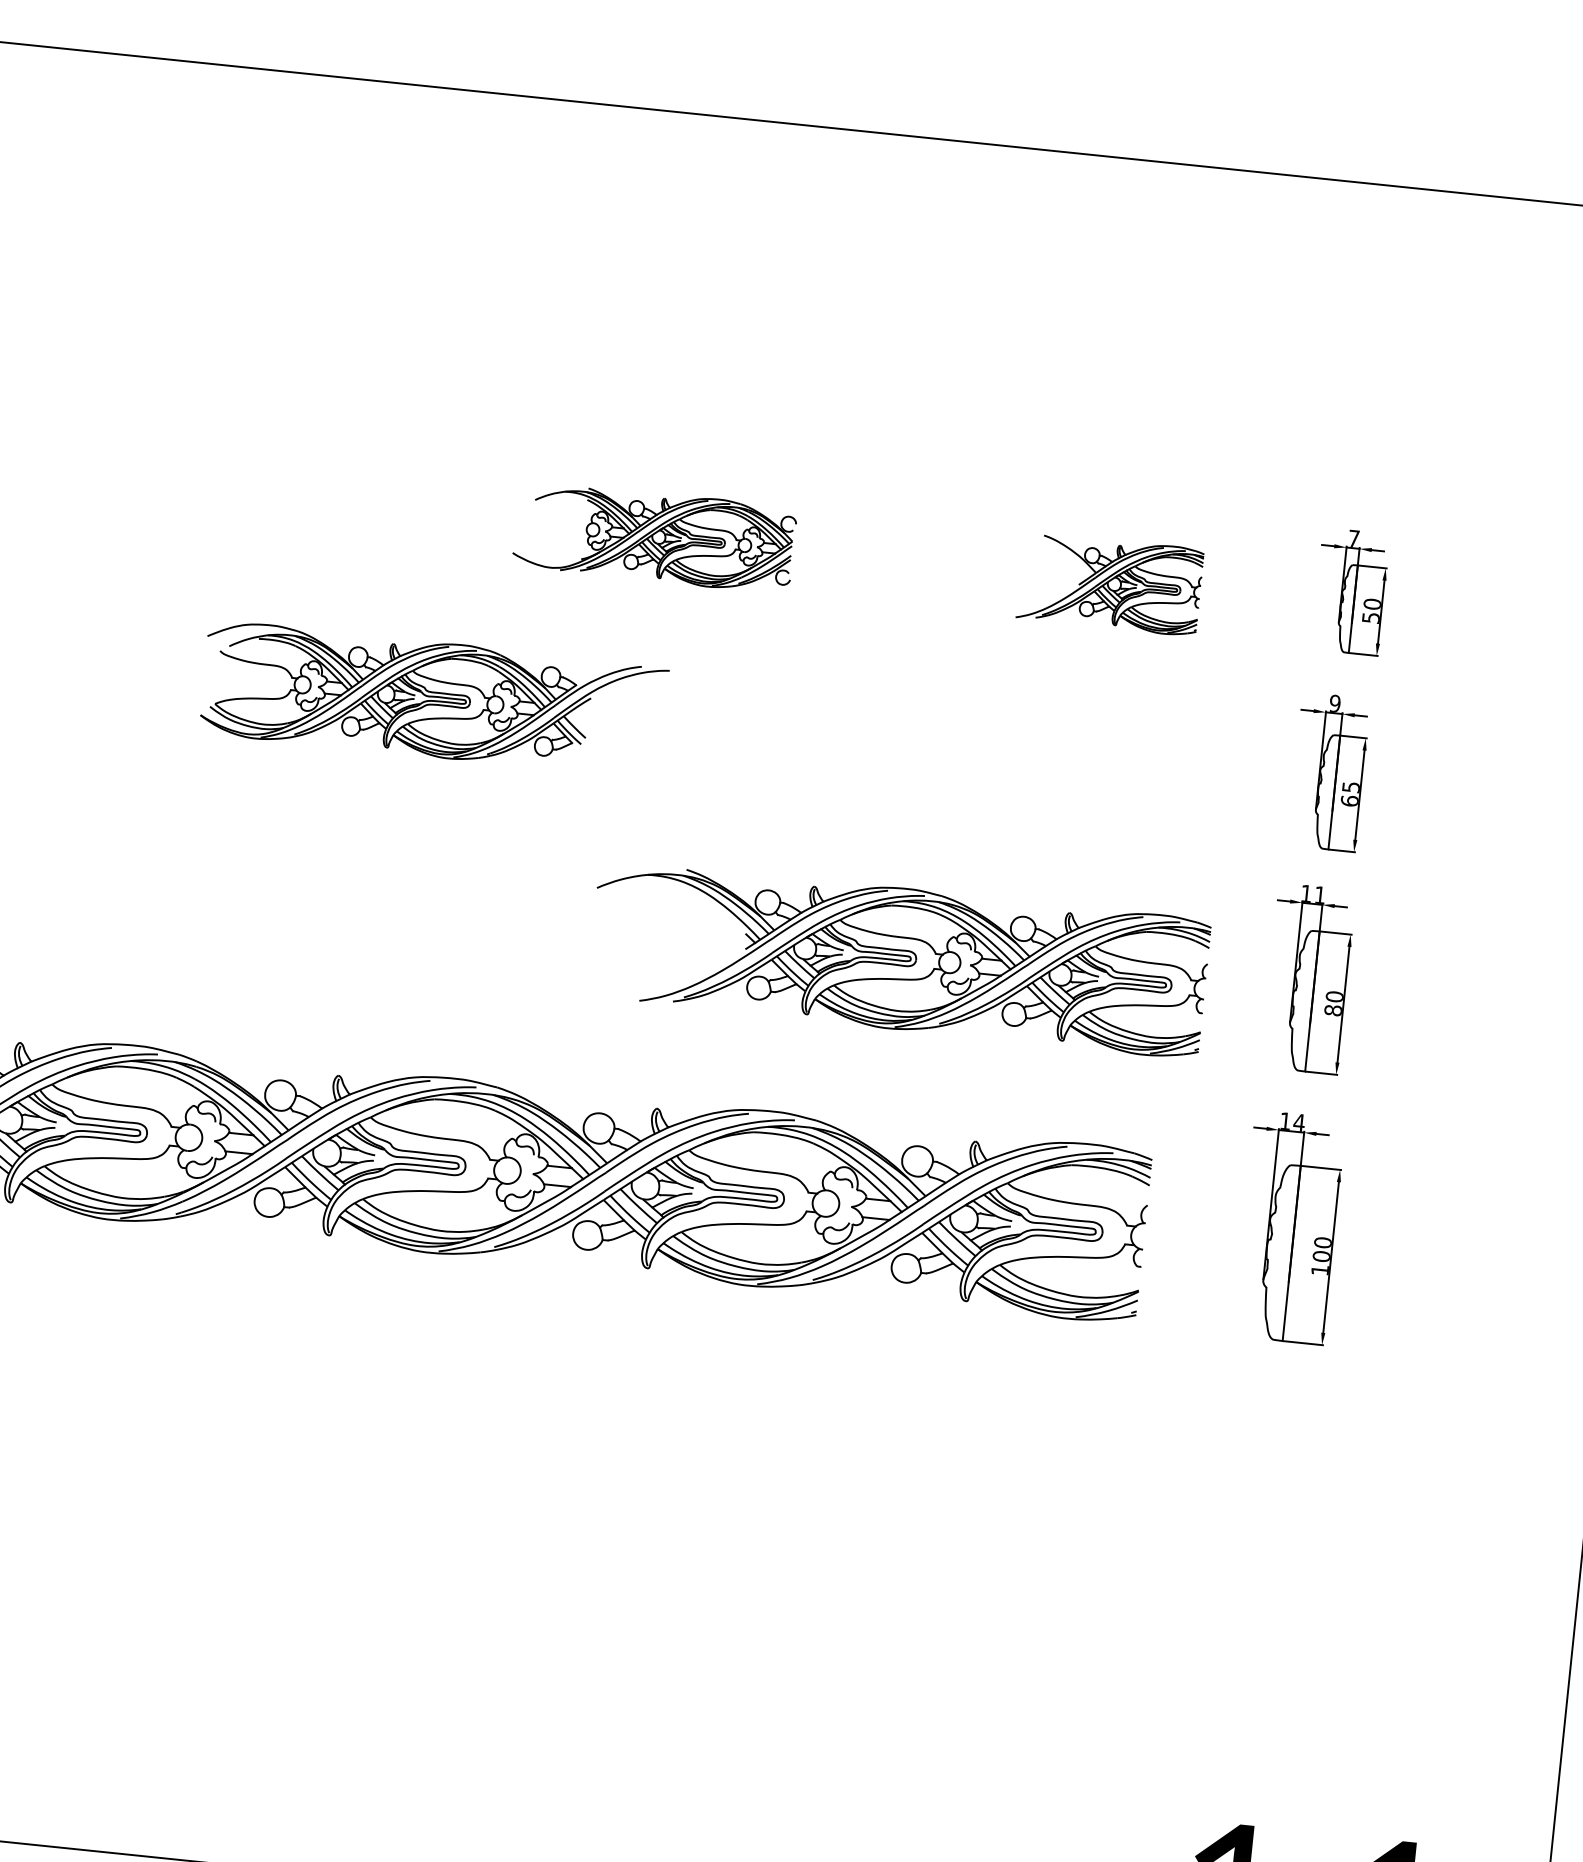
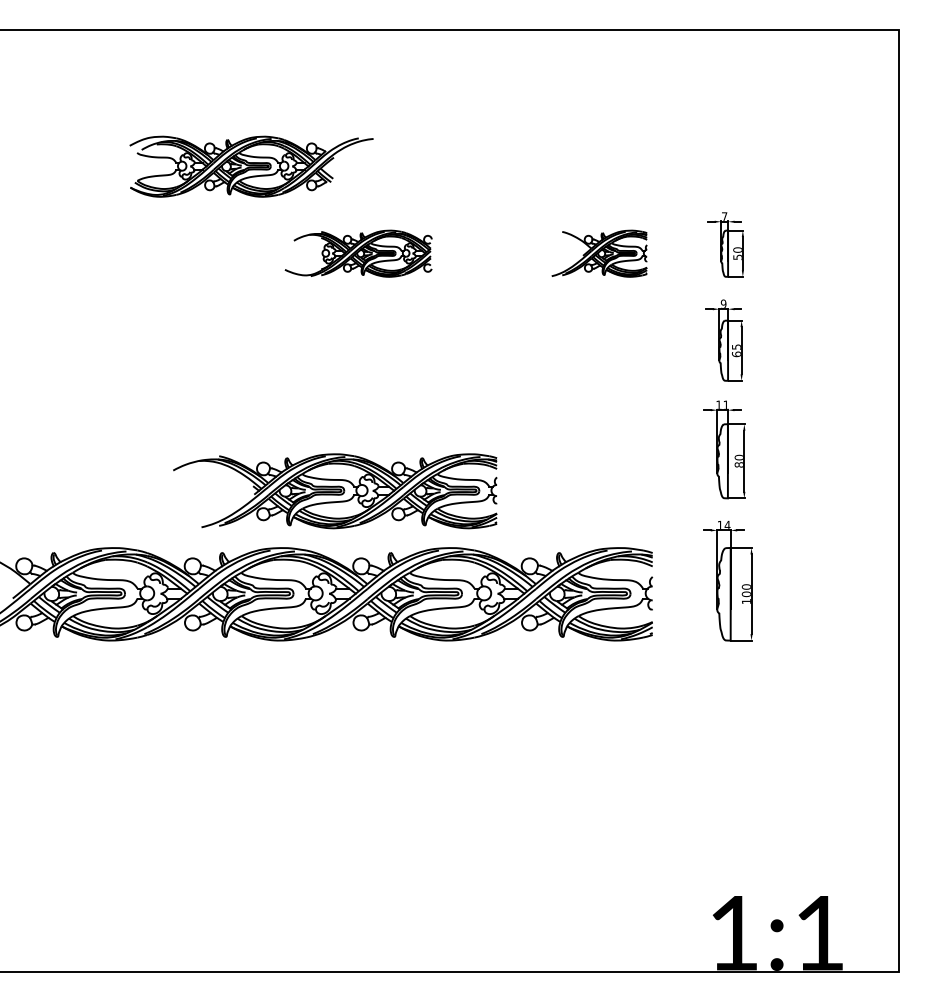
part: (433, 699) -> (251, 166), moved
part: (899, 959) -> (335, 491), moved

